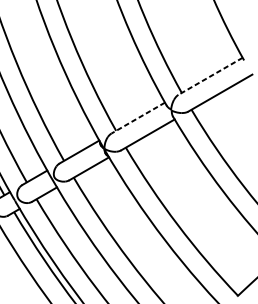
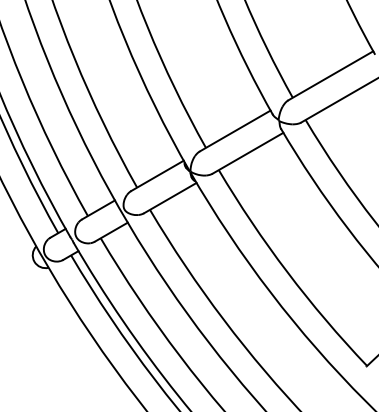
line: (210, 76) -> (330, 76), dashed -> solid
line: (138, 118) -> (235, 131), dashed -> solid

